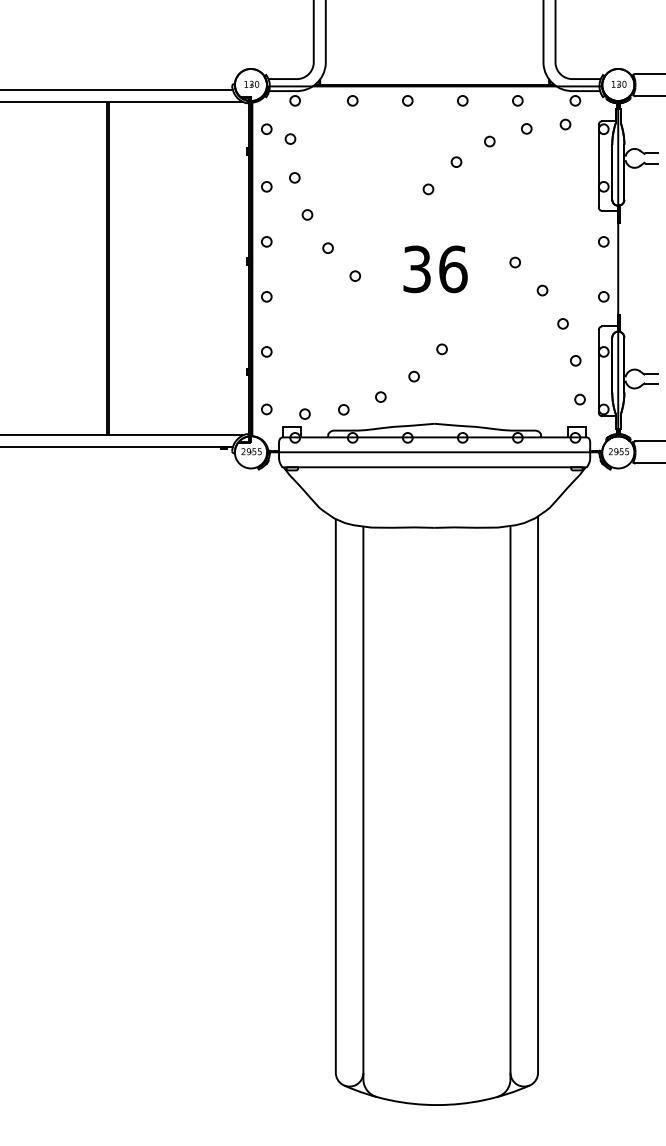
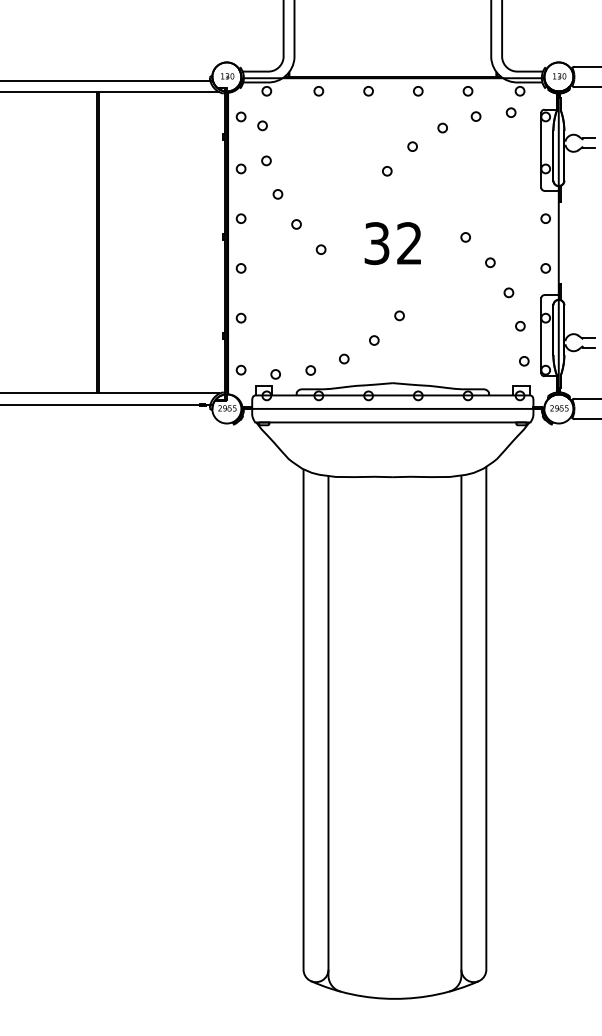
text: (453, 269) -> (409, 243), 36 -> 32

